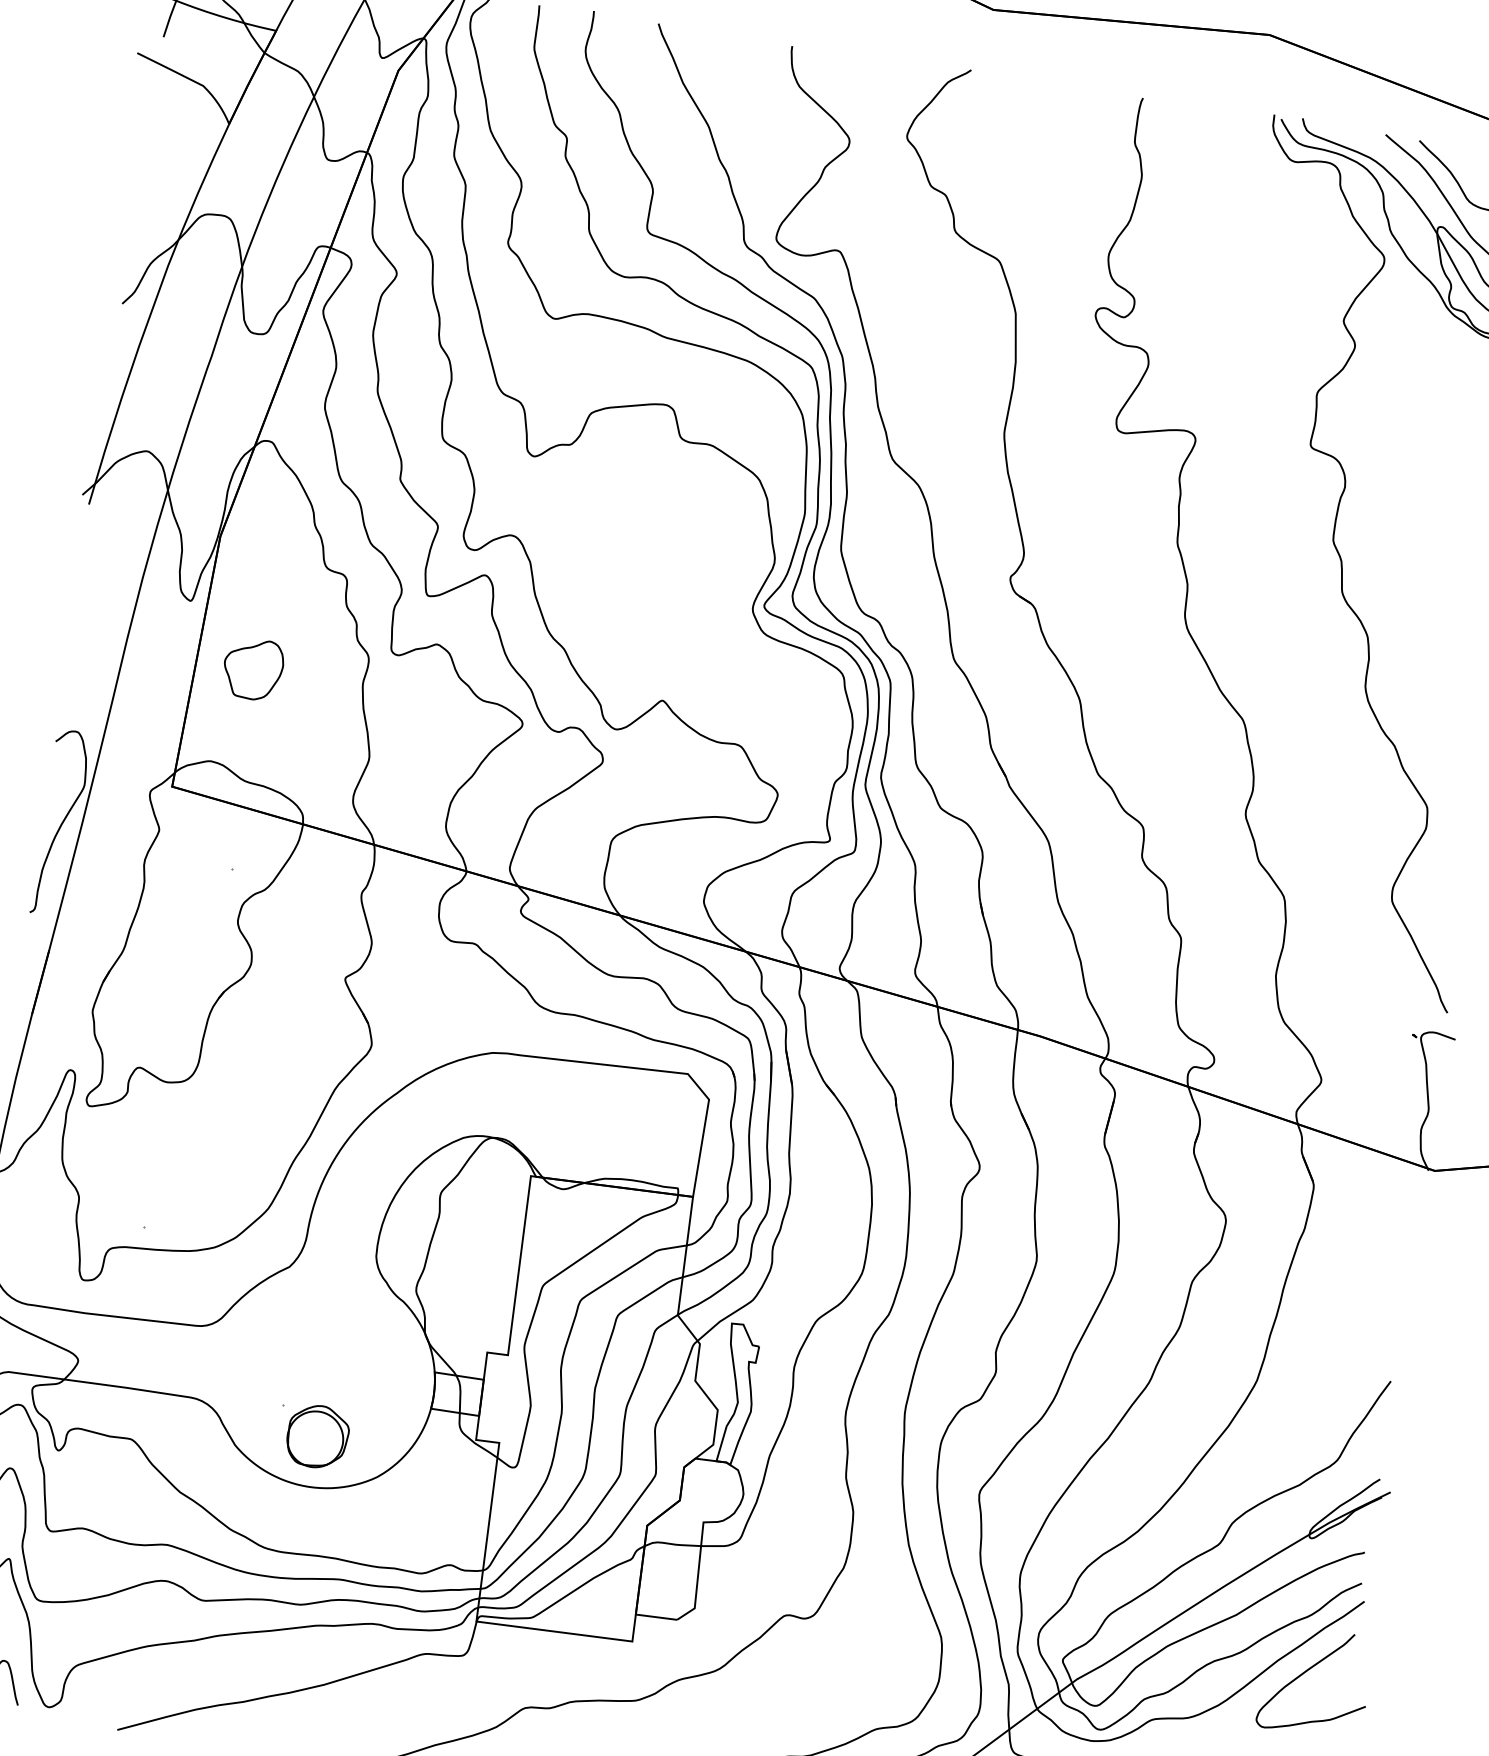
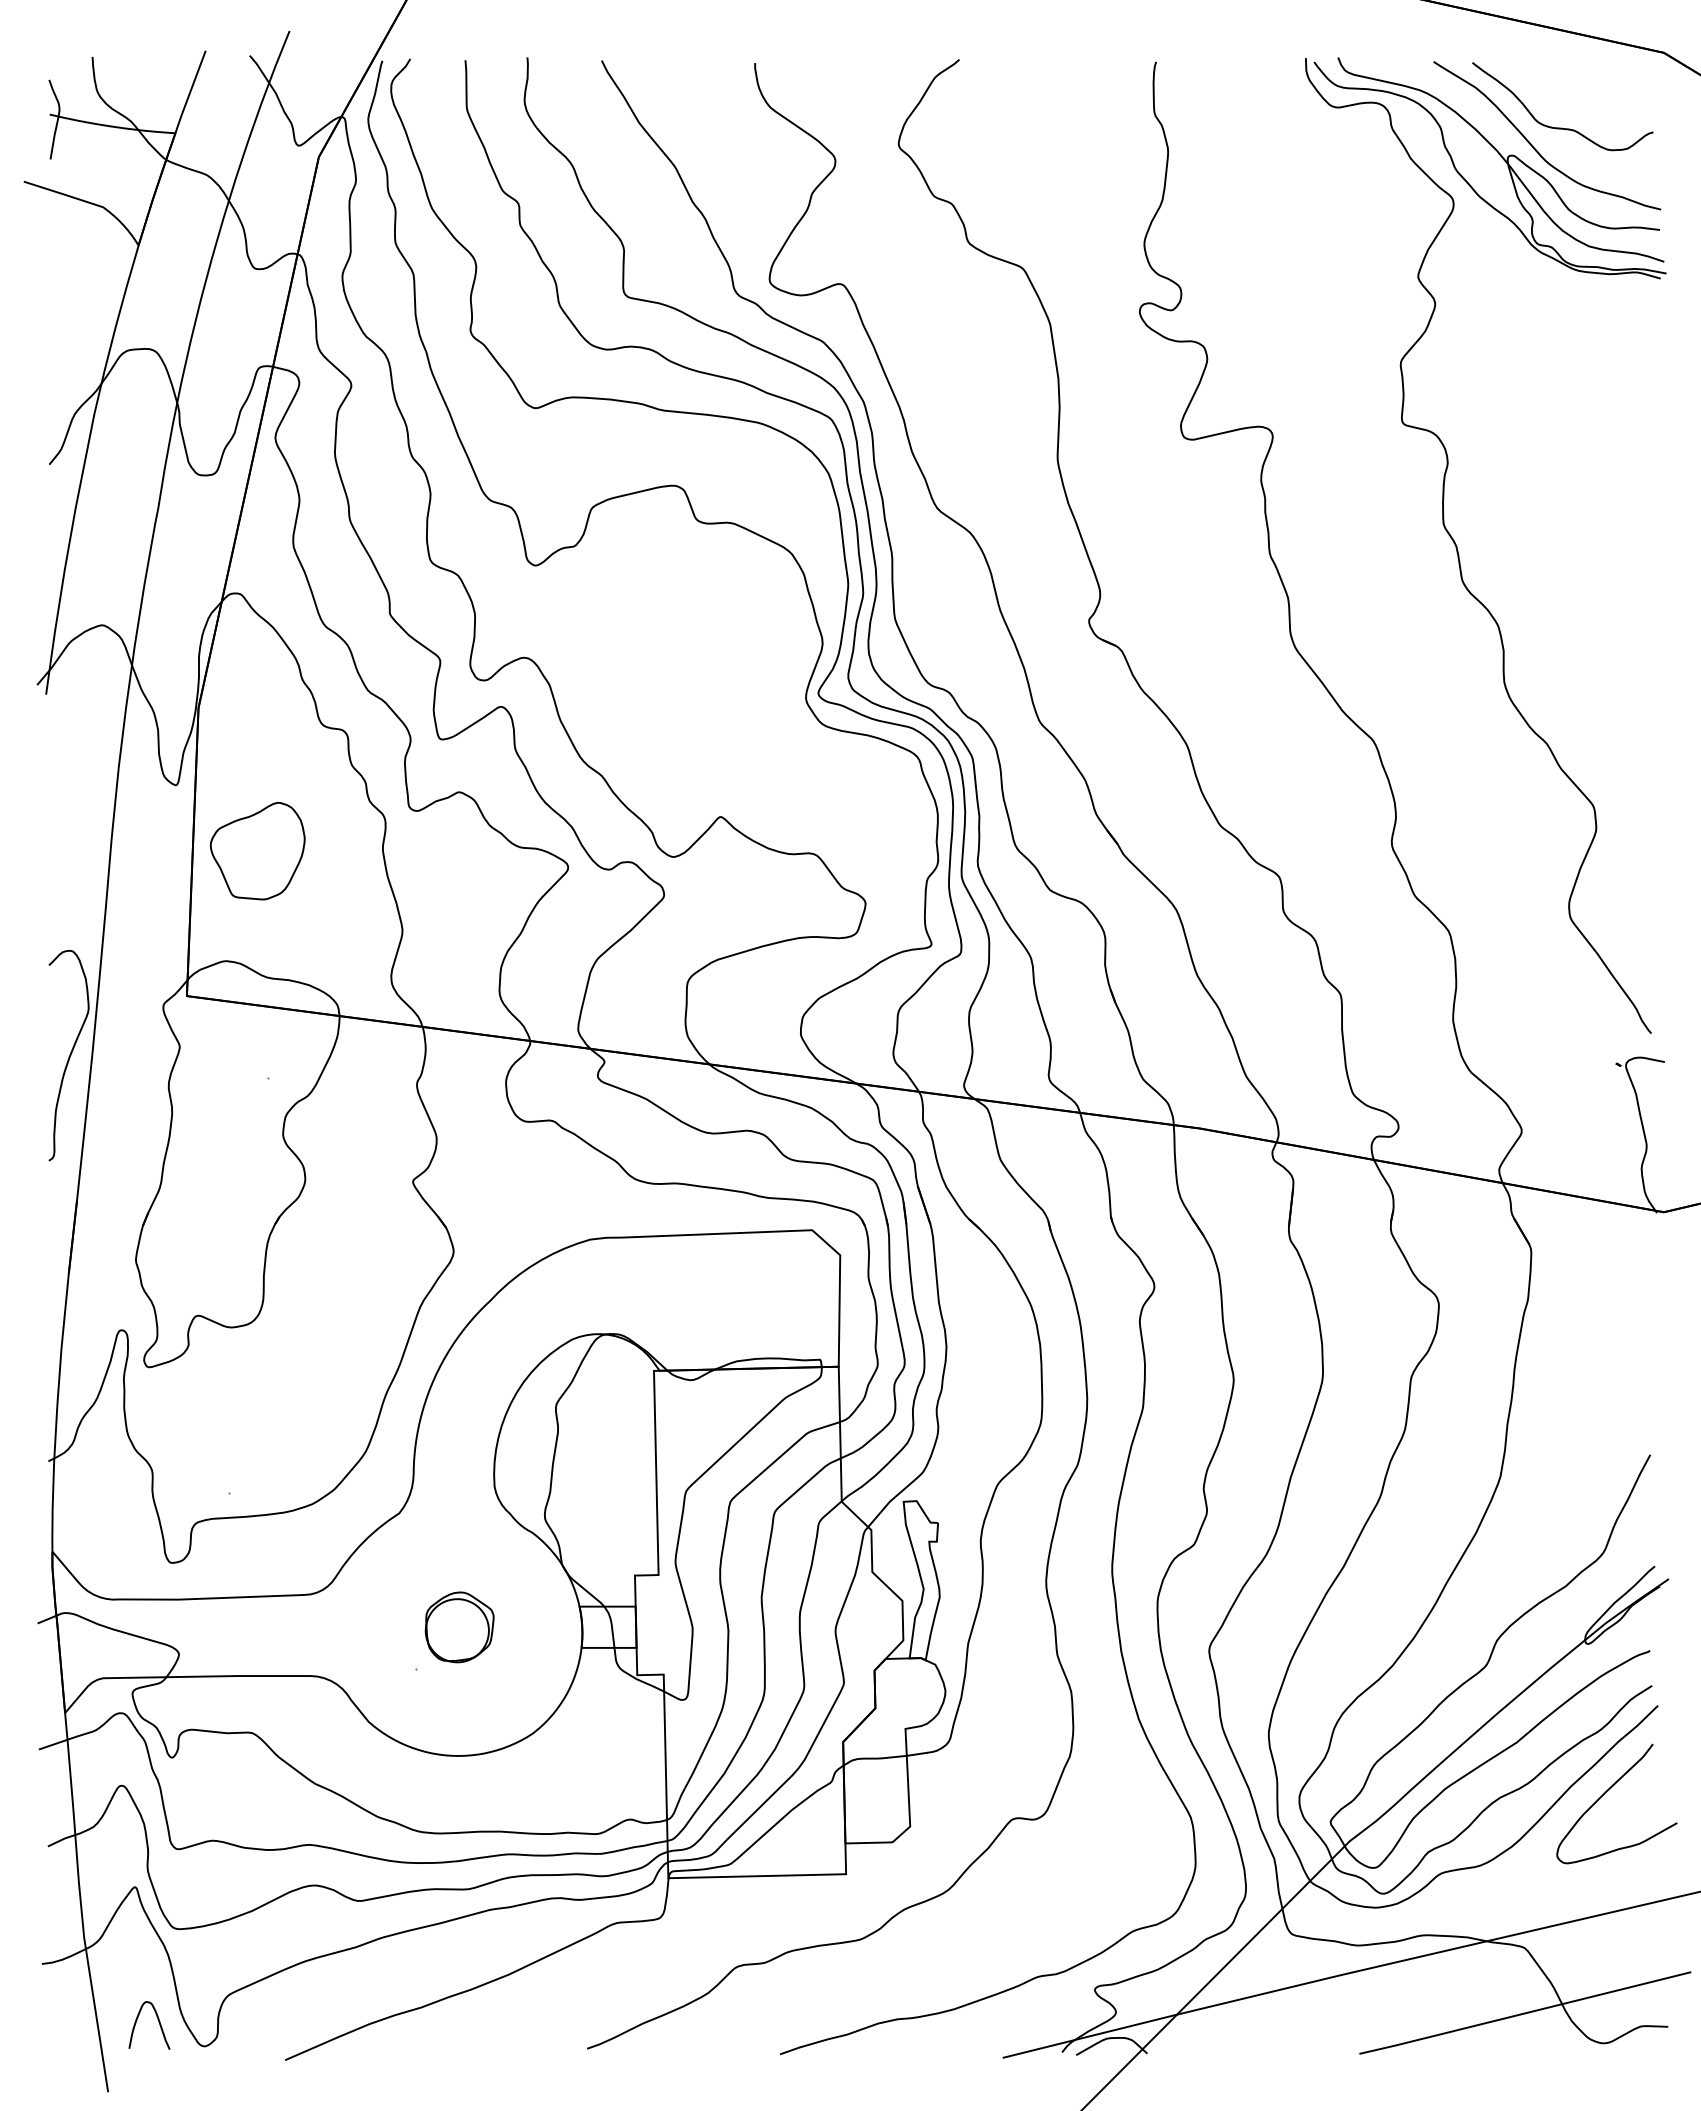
part: (253, 668) -> (257, 850), size x1.43
part: (317, 1436) -> (459, 1627), moved

